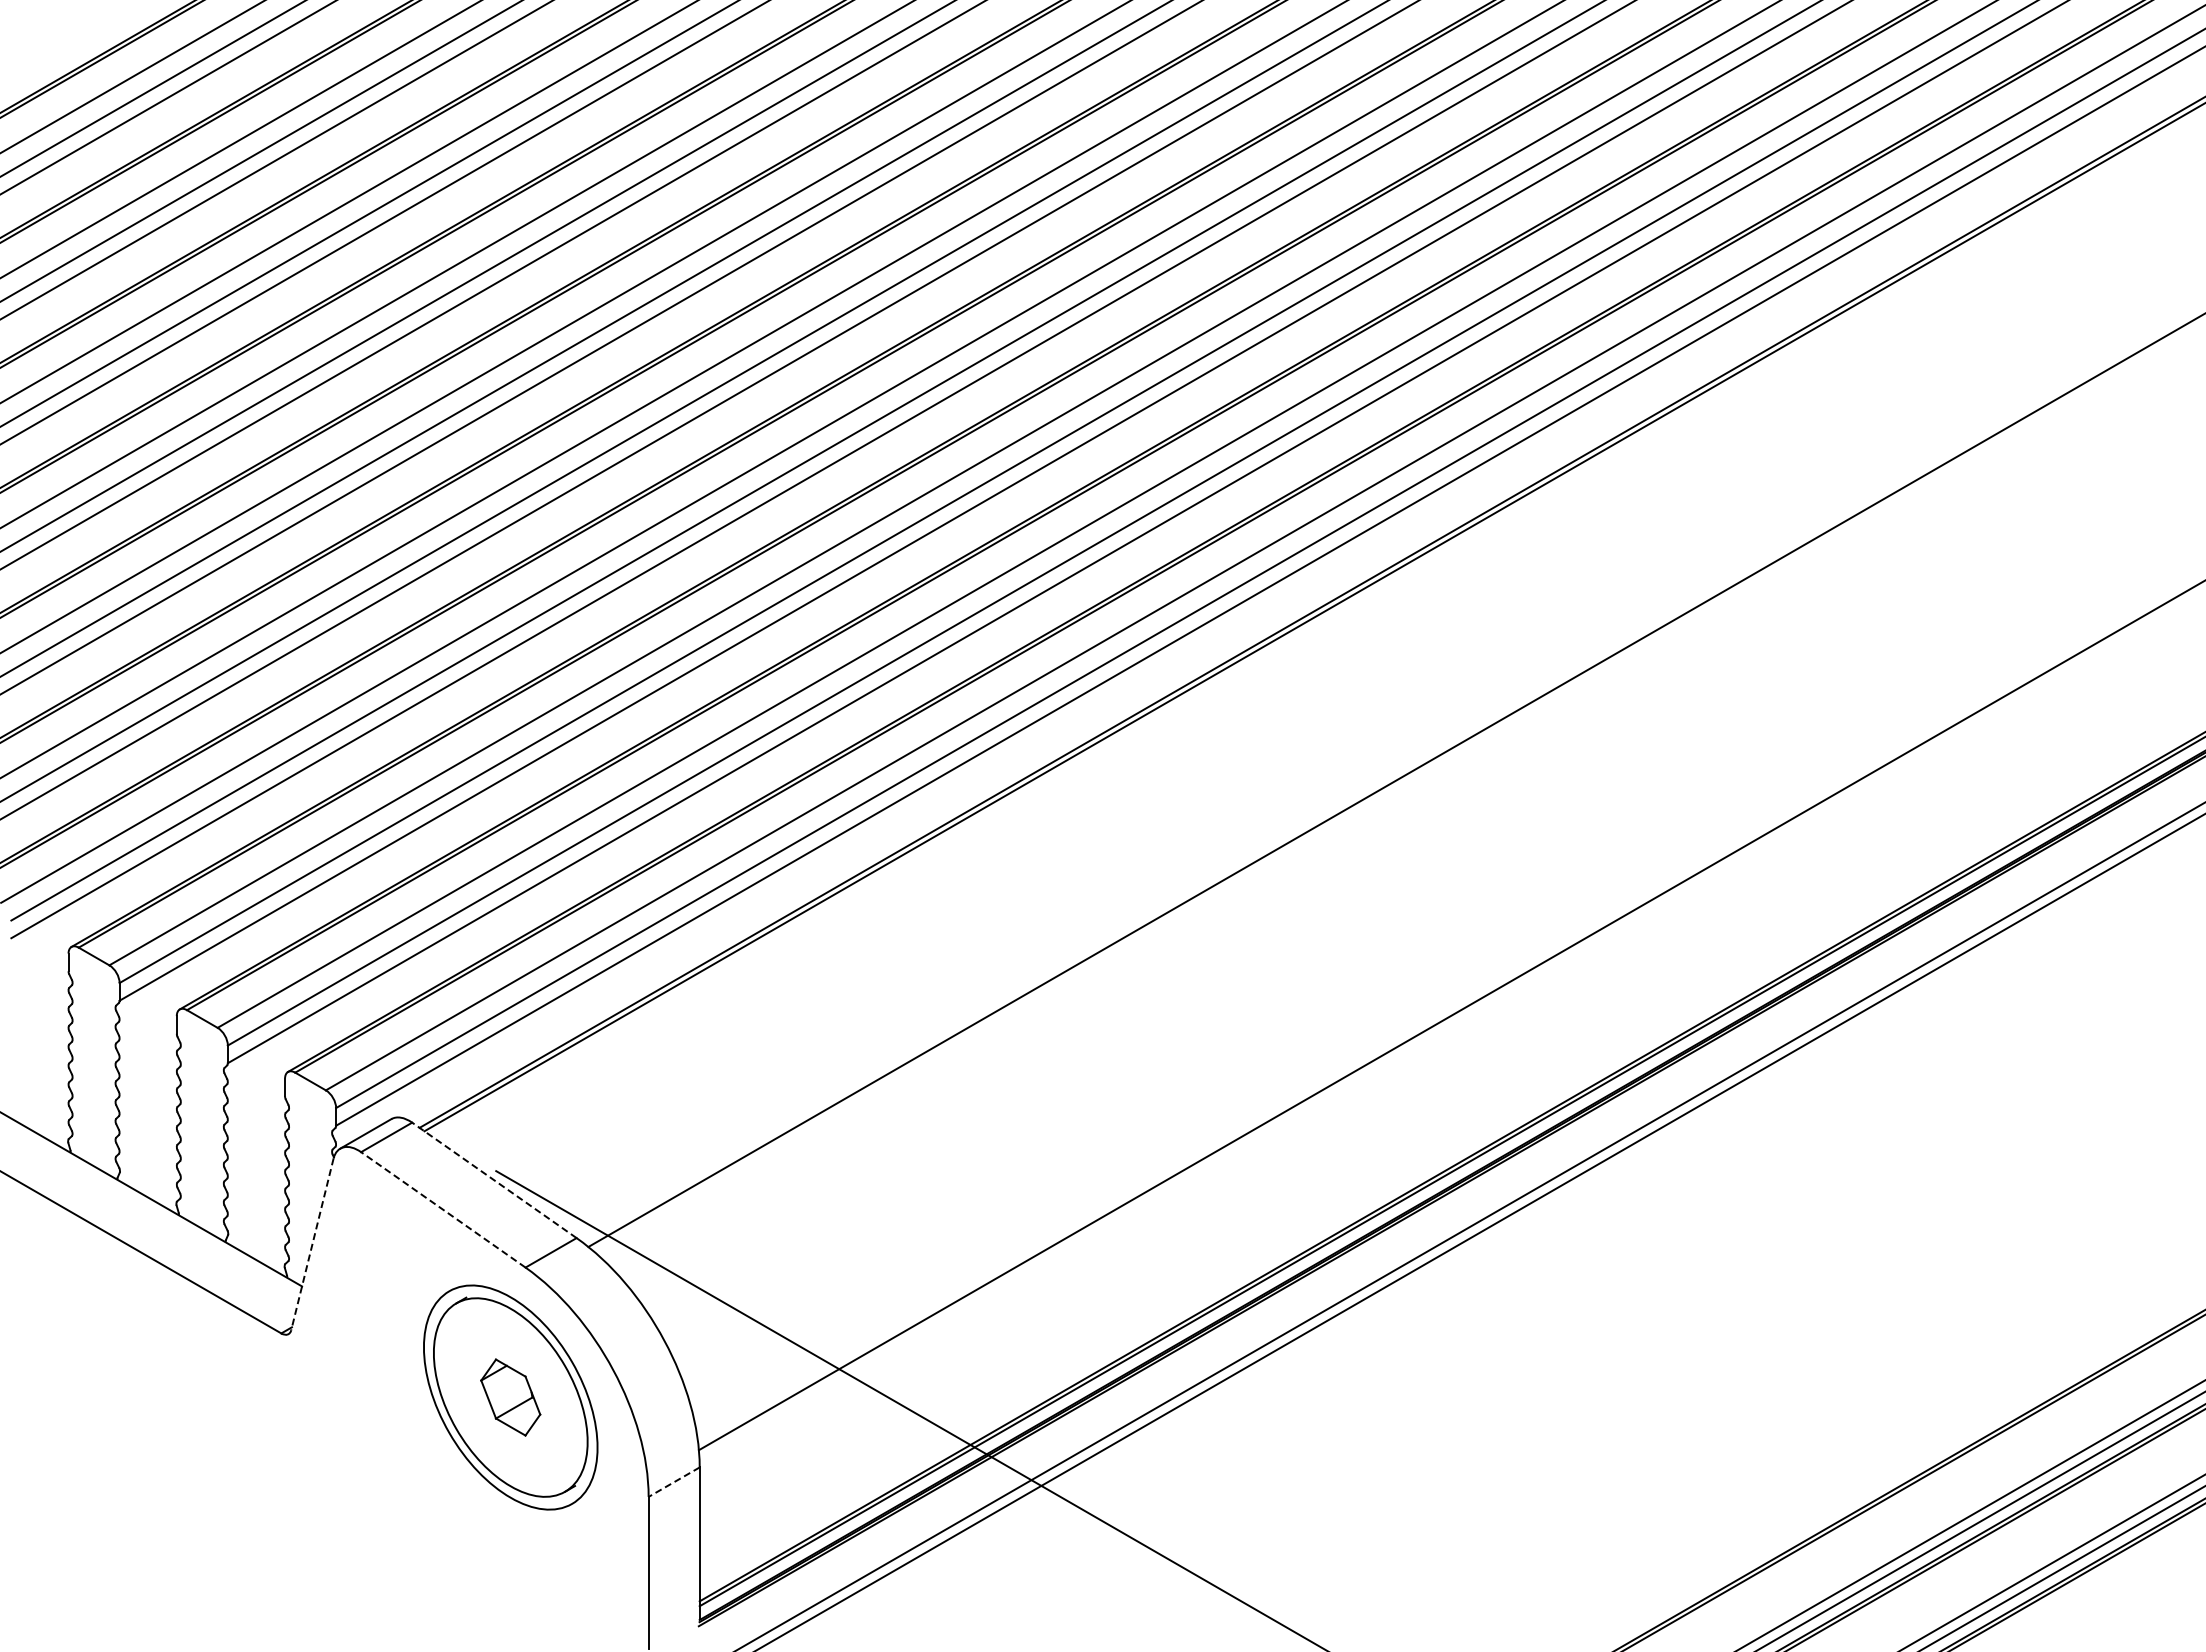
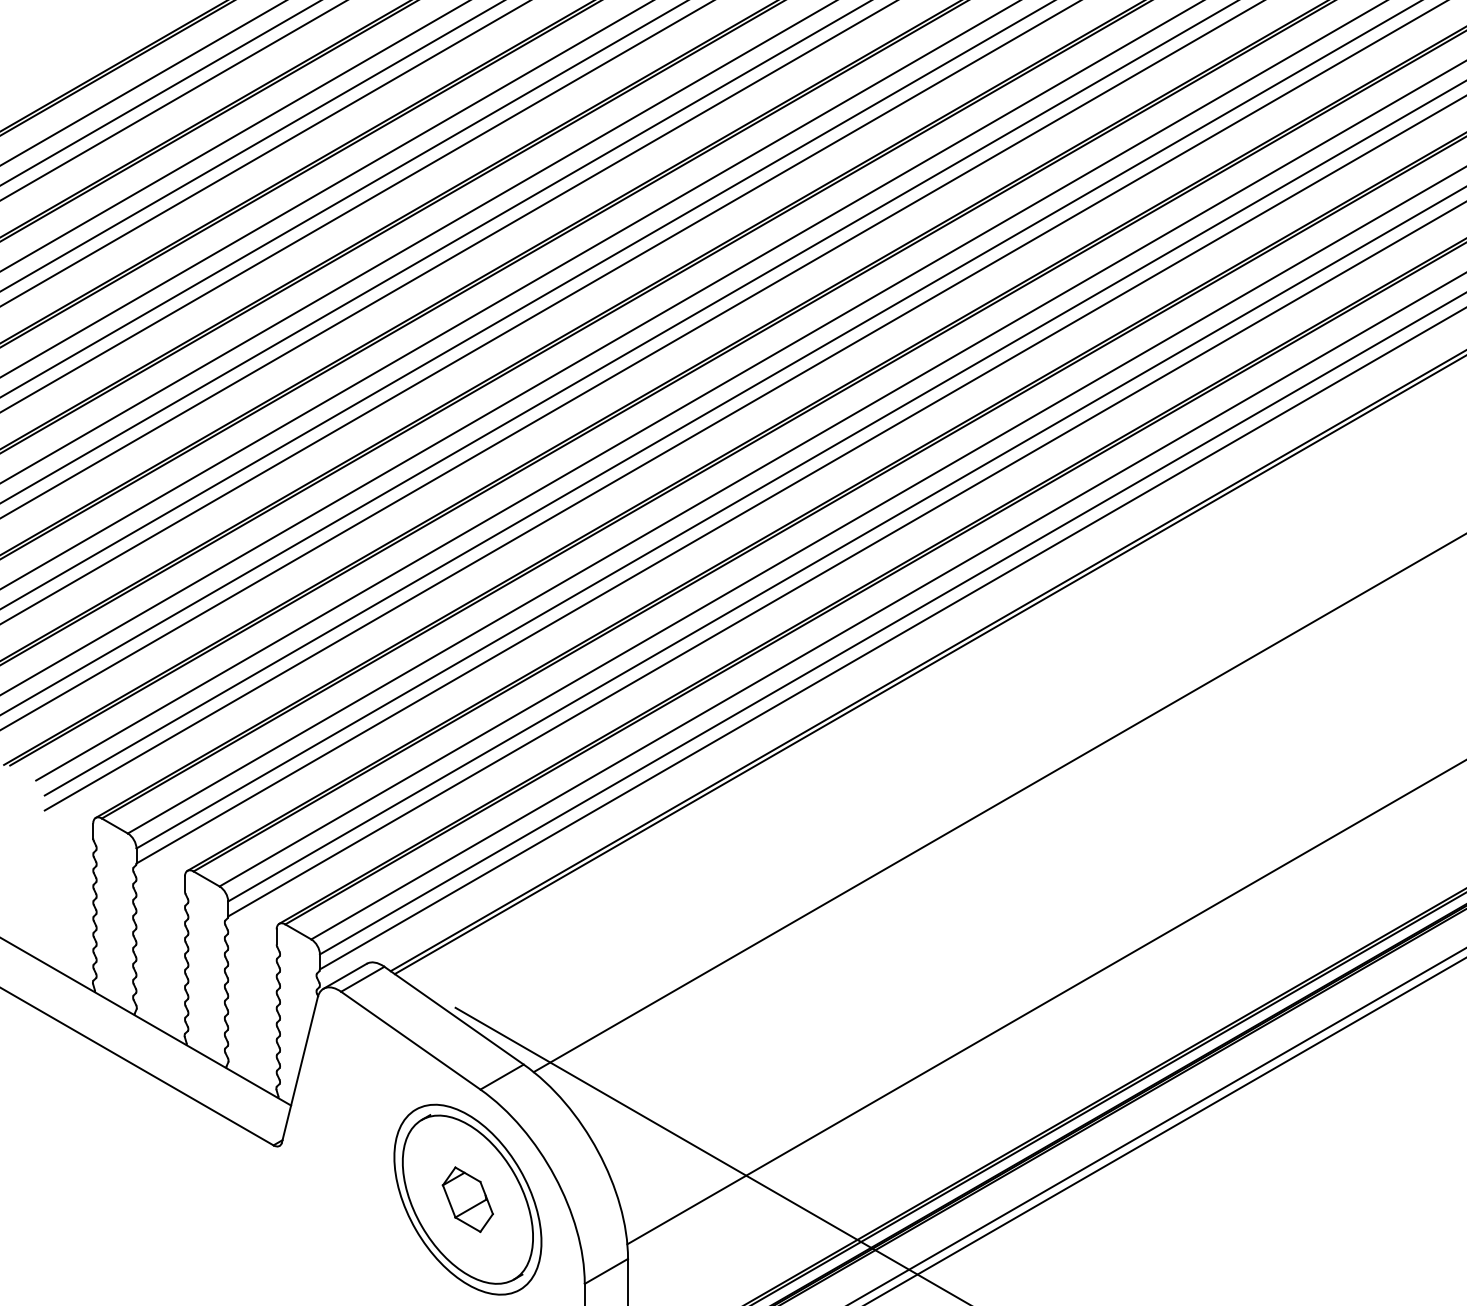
line: (494, 1180) -> (454, 1015), dashed -> solid
line: (442, 1209) -> (410, 1040), dashed -> solid
line: (312, 1244) -> (299, 1070), dashed -> solid
line: (673, 1482) -> (605, 1271), dashed -> solid

